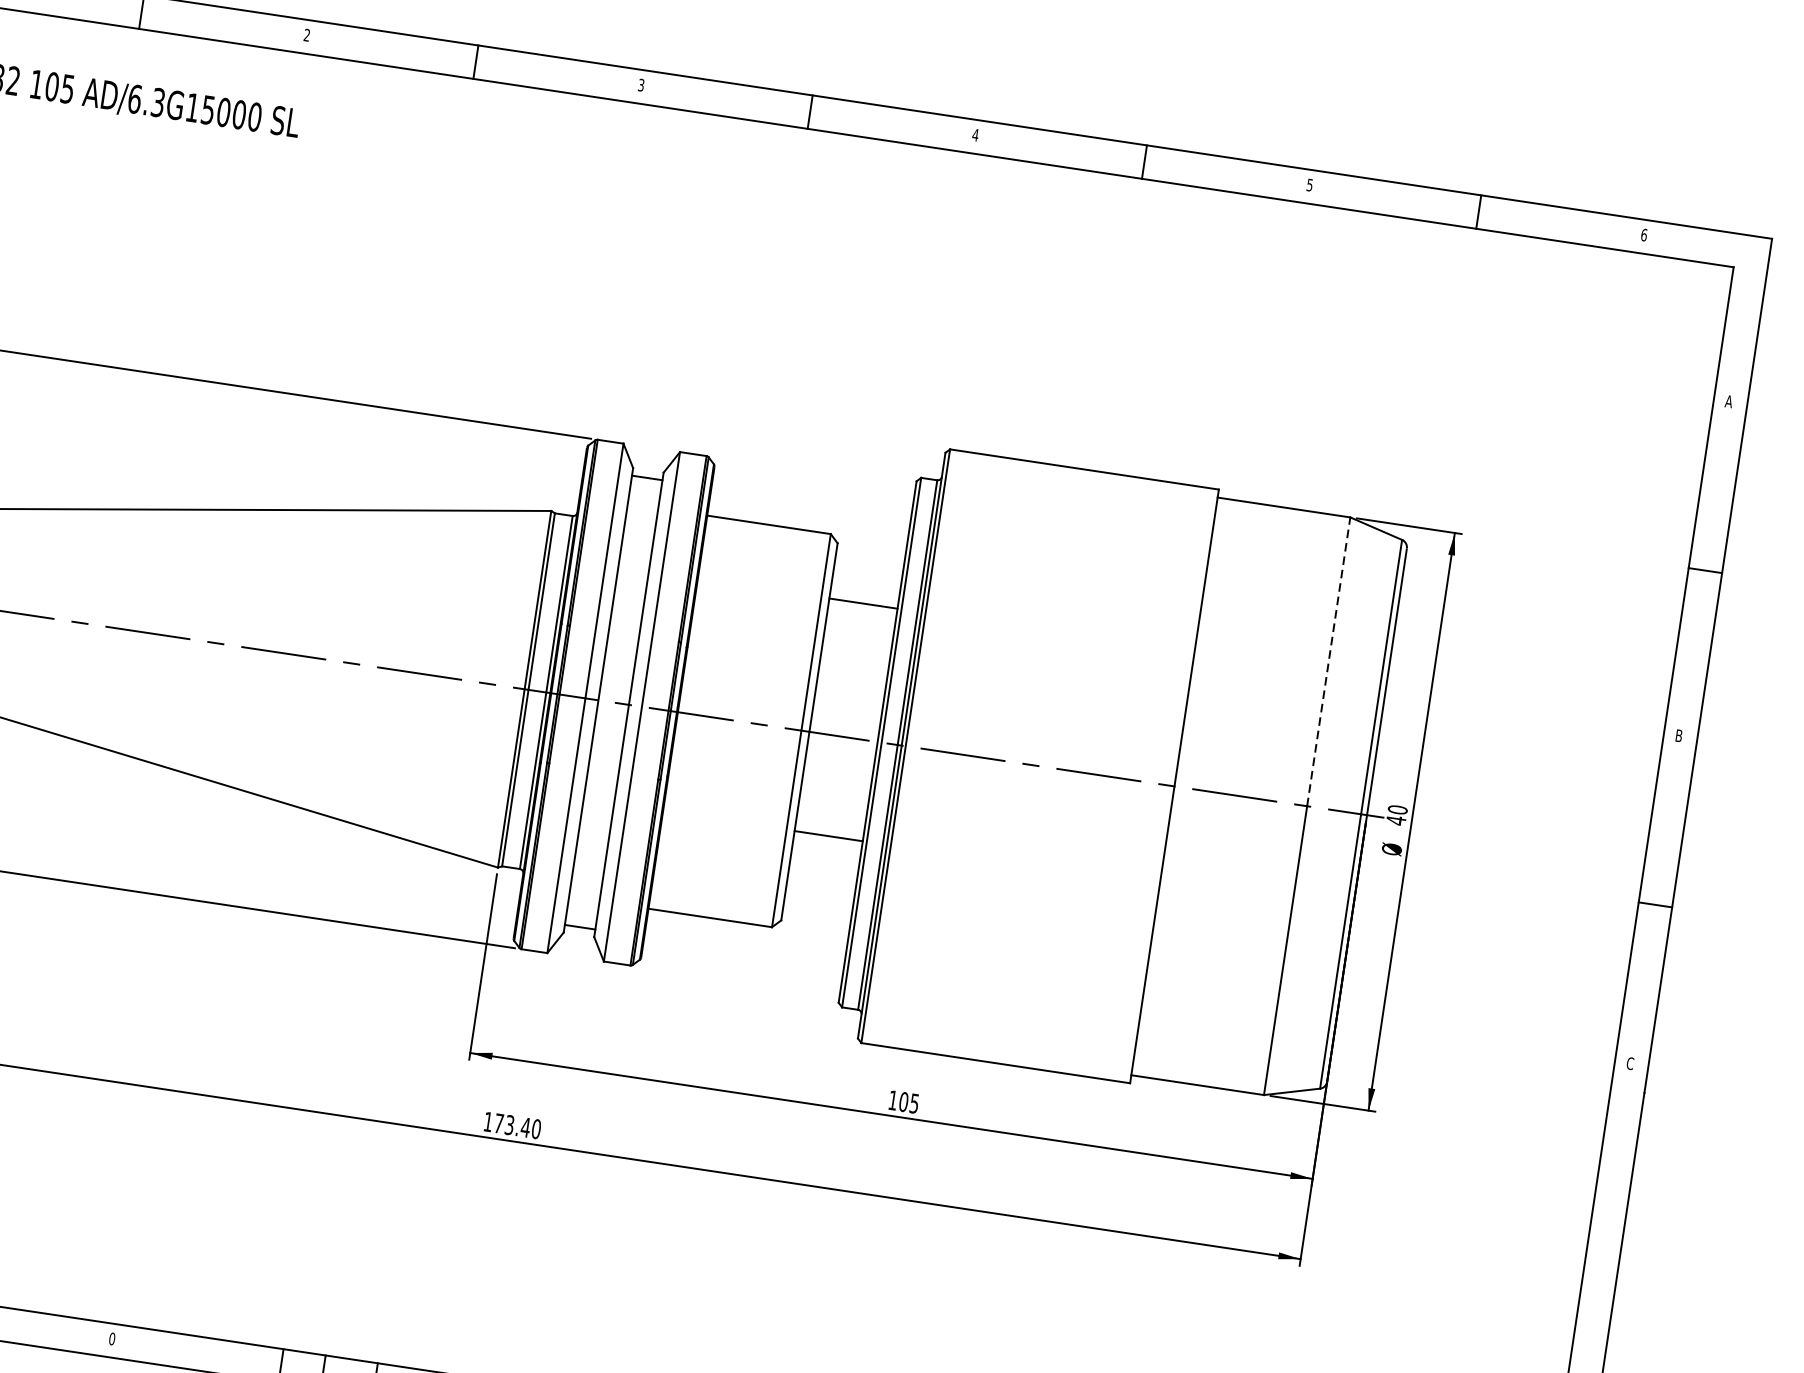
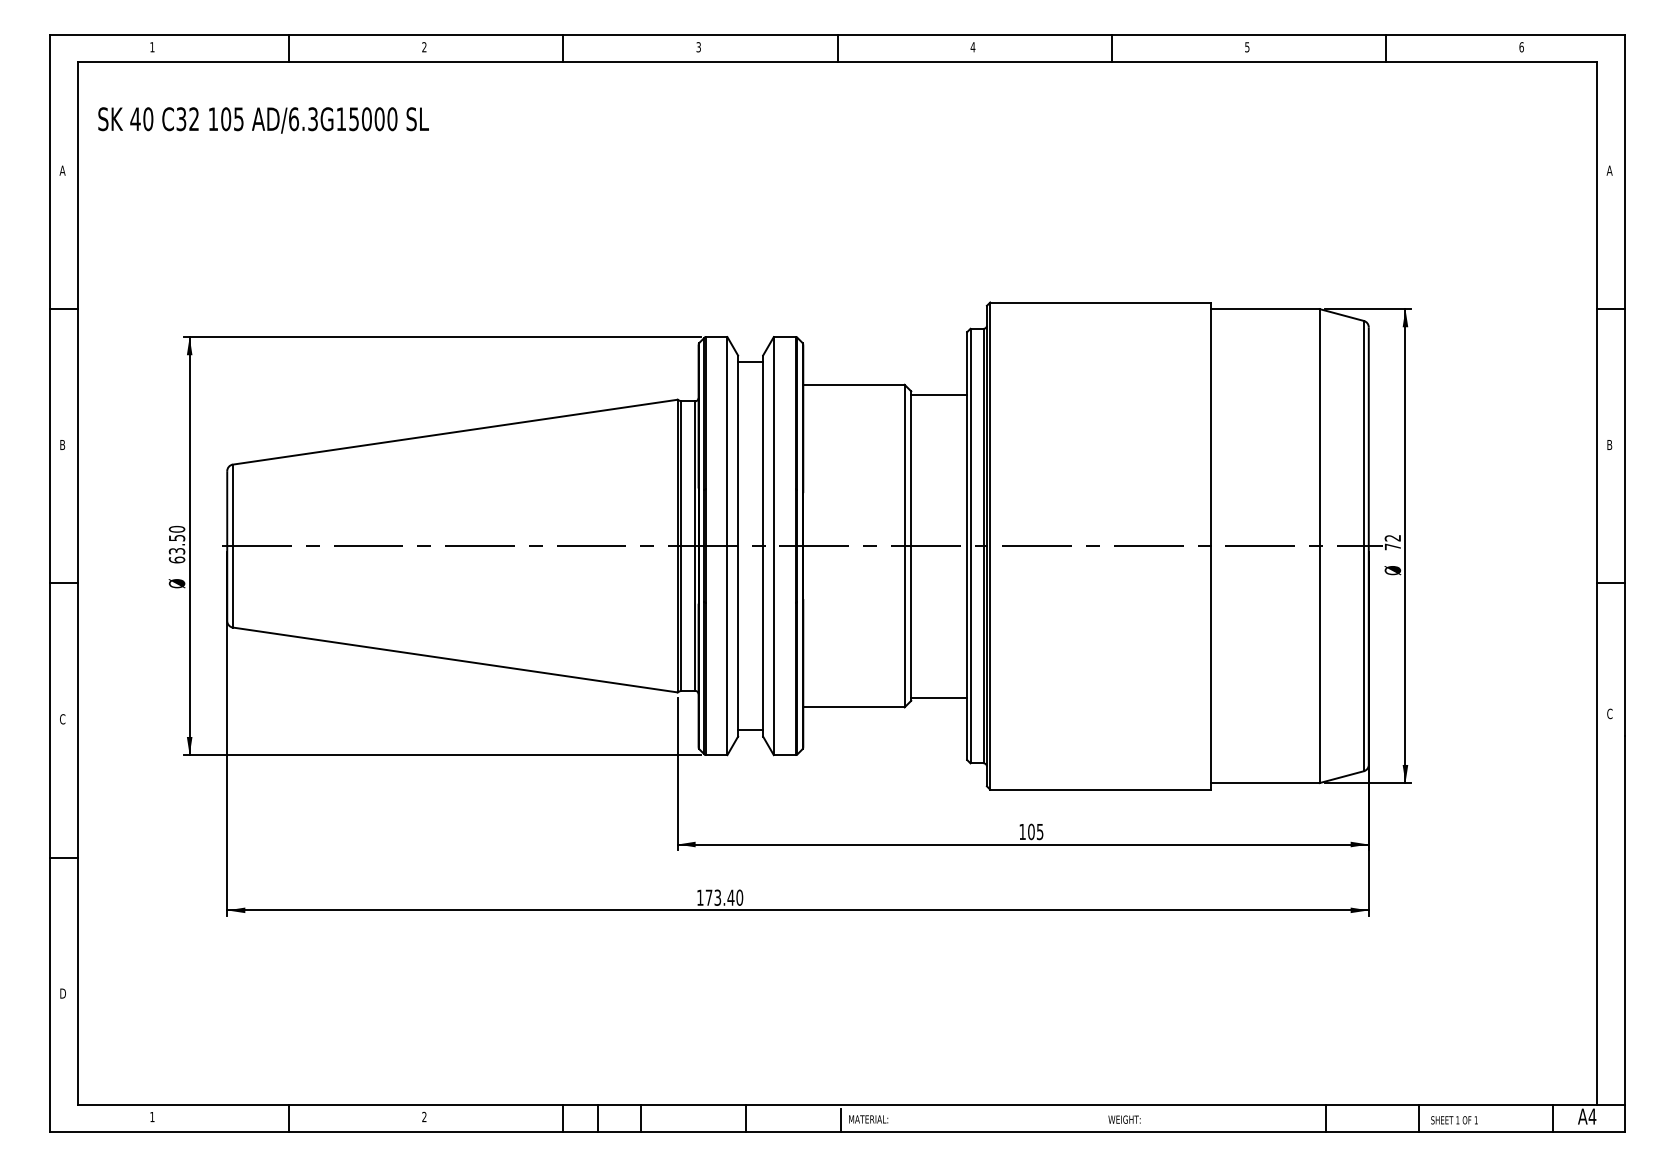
line: (863, 603) -> (939, 394), moved
line: (1328, 661) -> (1319, 427), dashed -> solid
text: (1396, 815) -> (1392, 542), 40 -> 72
line: (829, 836) -> (939, 697), moved
text: (112, 1339) -> (424, 1117), 0 -> 2

